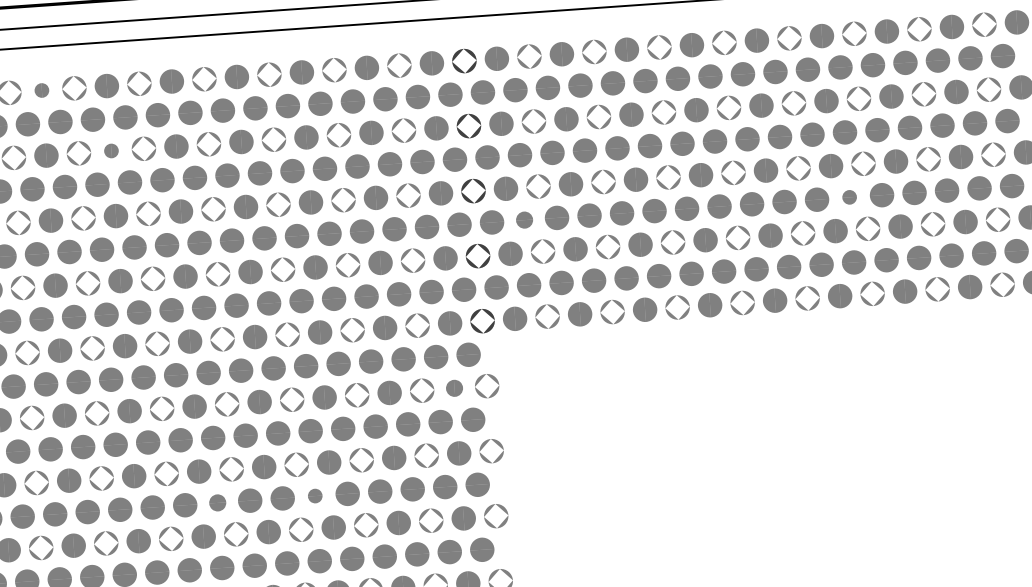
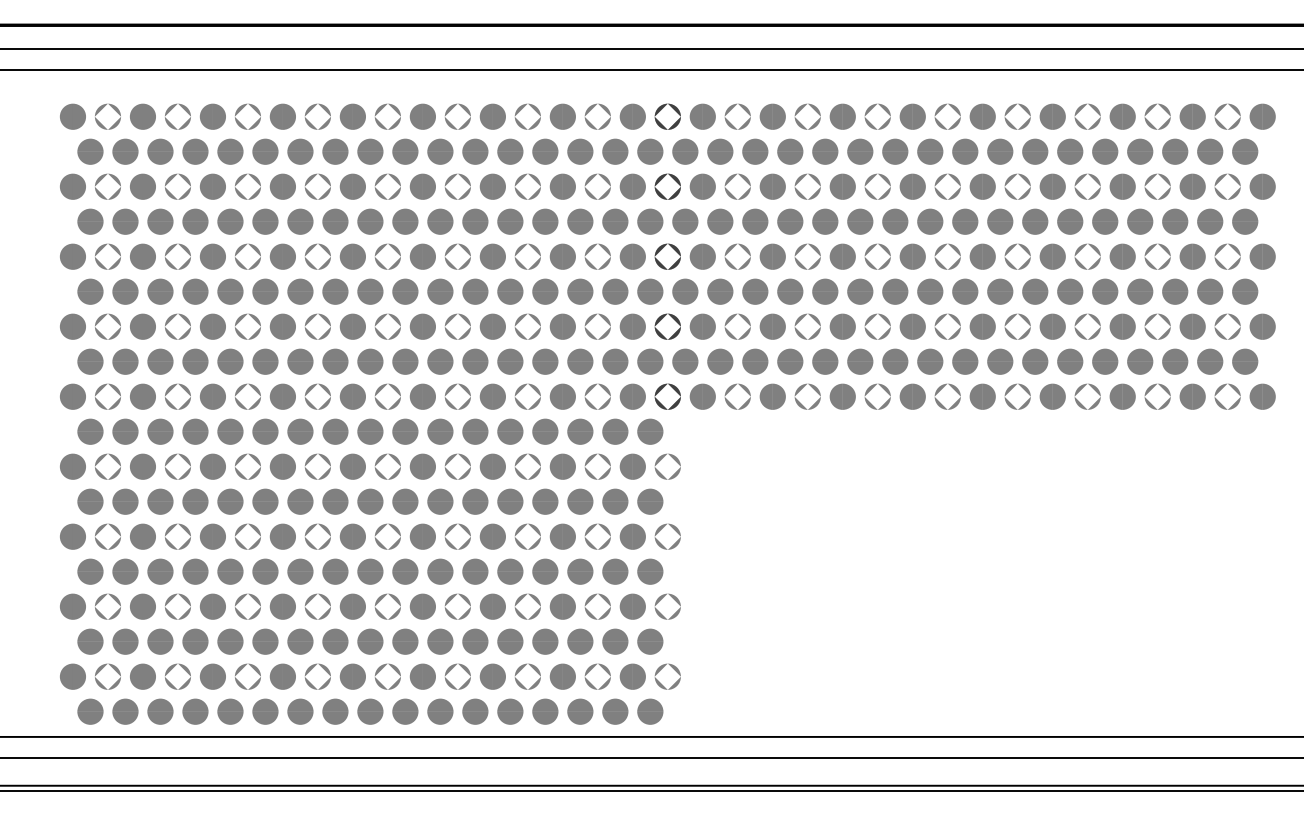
part: (41, 90) -> (212, 116), size x1.67
part: (111, 150) -> (282, 186), size x1.67
part: (849, 197) -> (1070, 291), size x1.67
part: (524, 219) -> (720, 291), size x1.43
part: (454, 388) -> (632, 466), size x1.43
part: (315, 495) -> (475, 571), size x1.67
part: (217, 502) -> (370, 571), size x1.43

